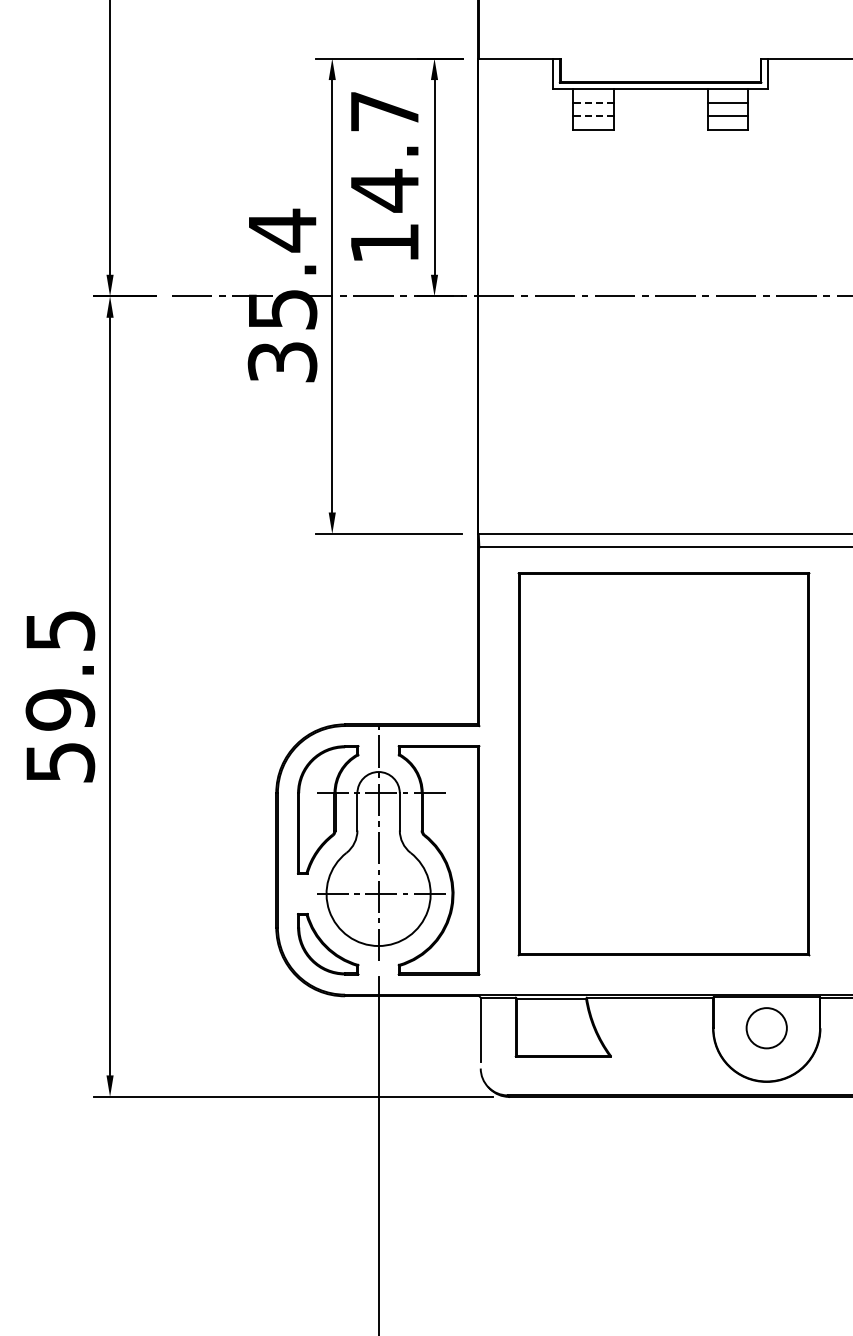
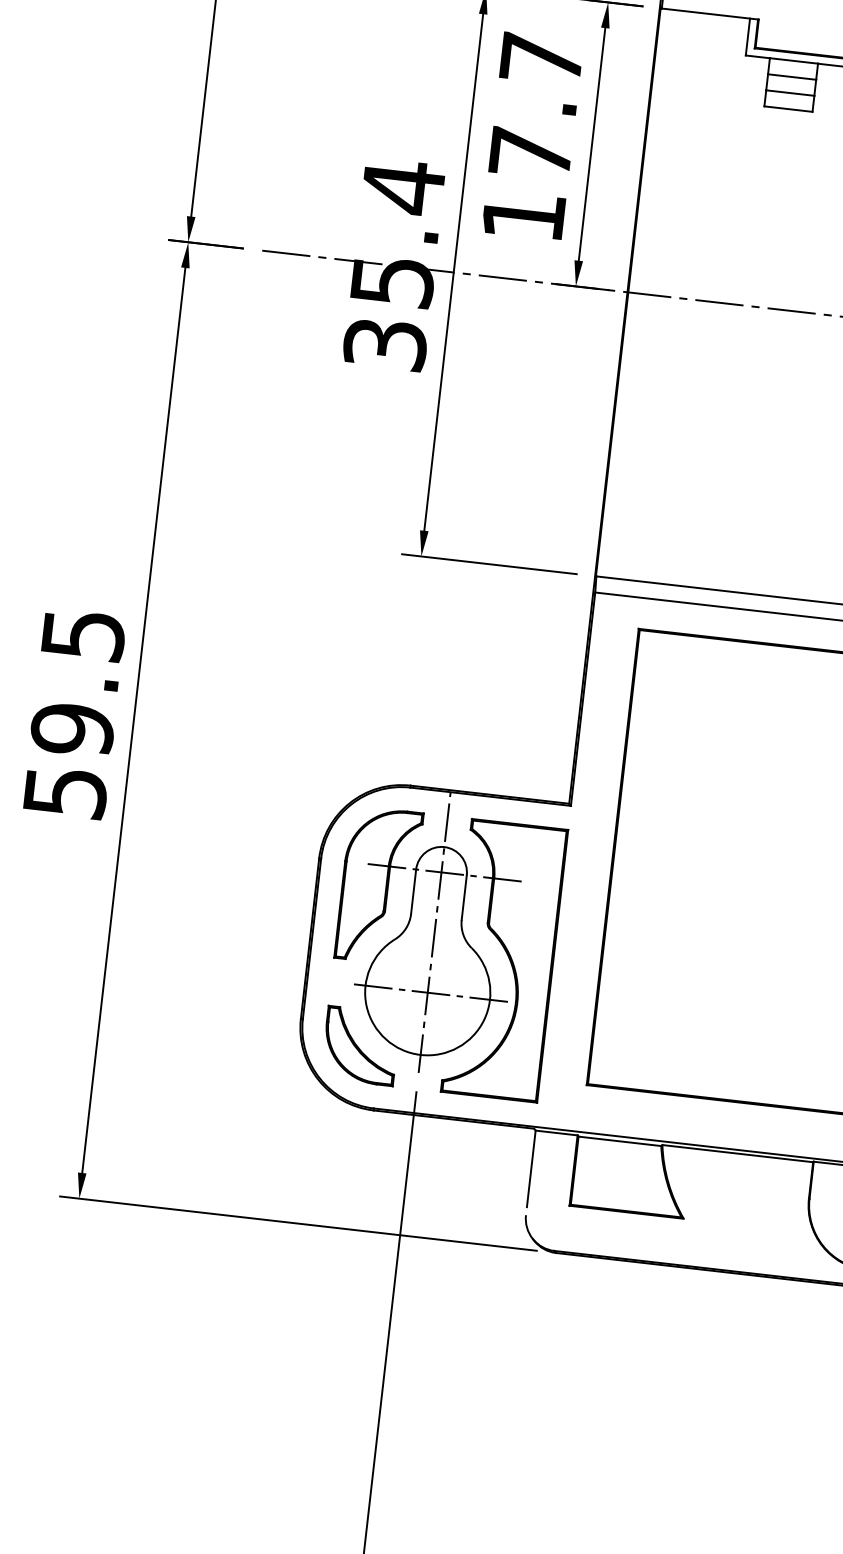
line: (593, 102) -> (792, 76), dashed -> solid
line: (593, 116) -> (790, 93), dashed -> solid
text: (384, 190) -> (530, 153), 14.7 -> 17.7

